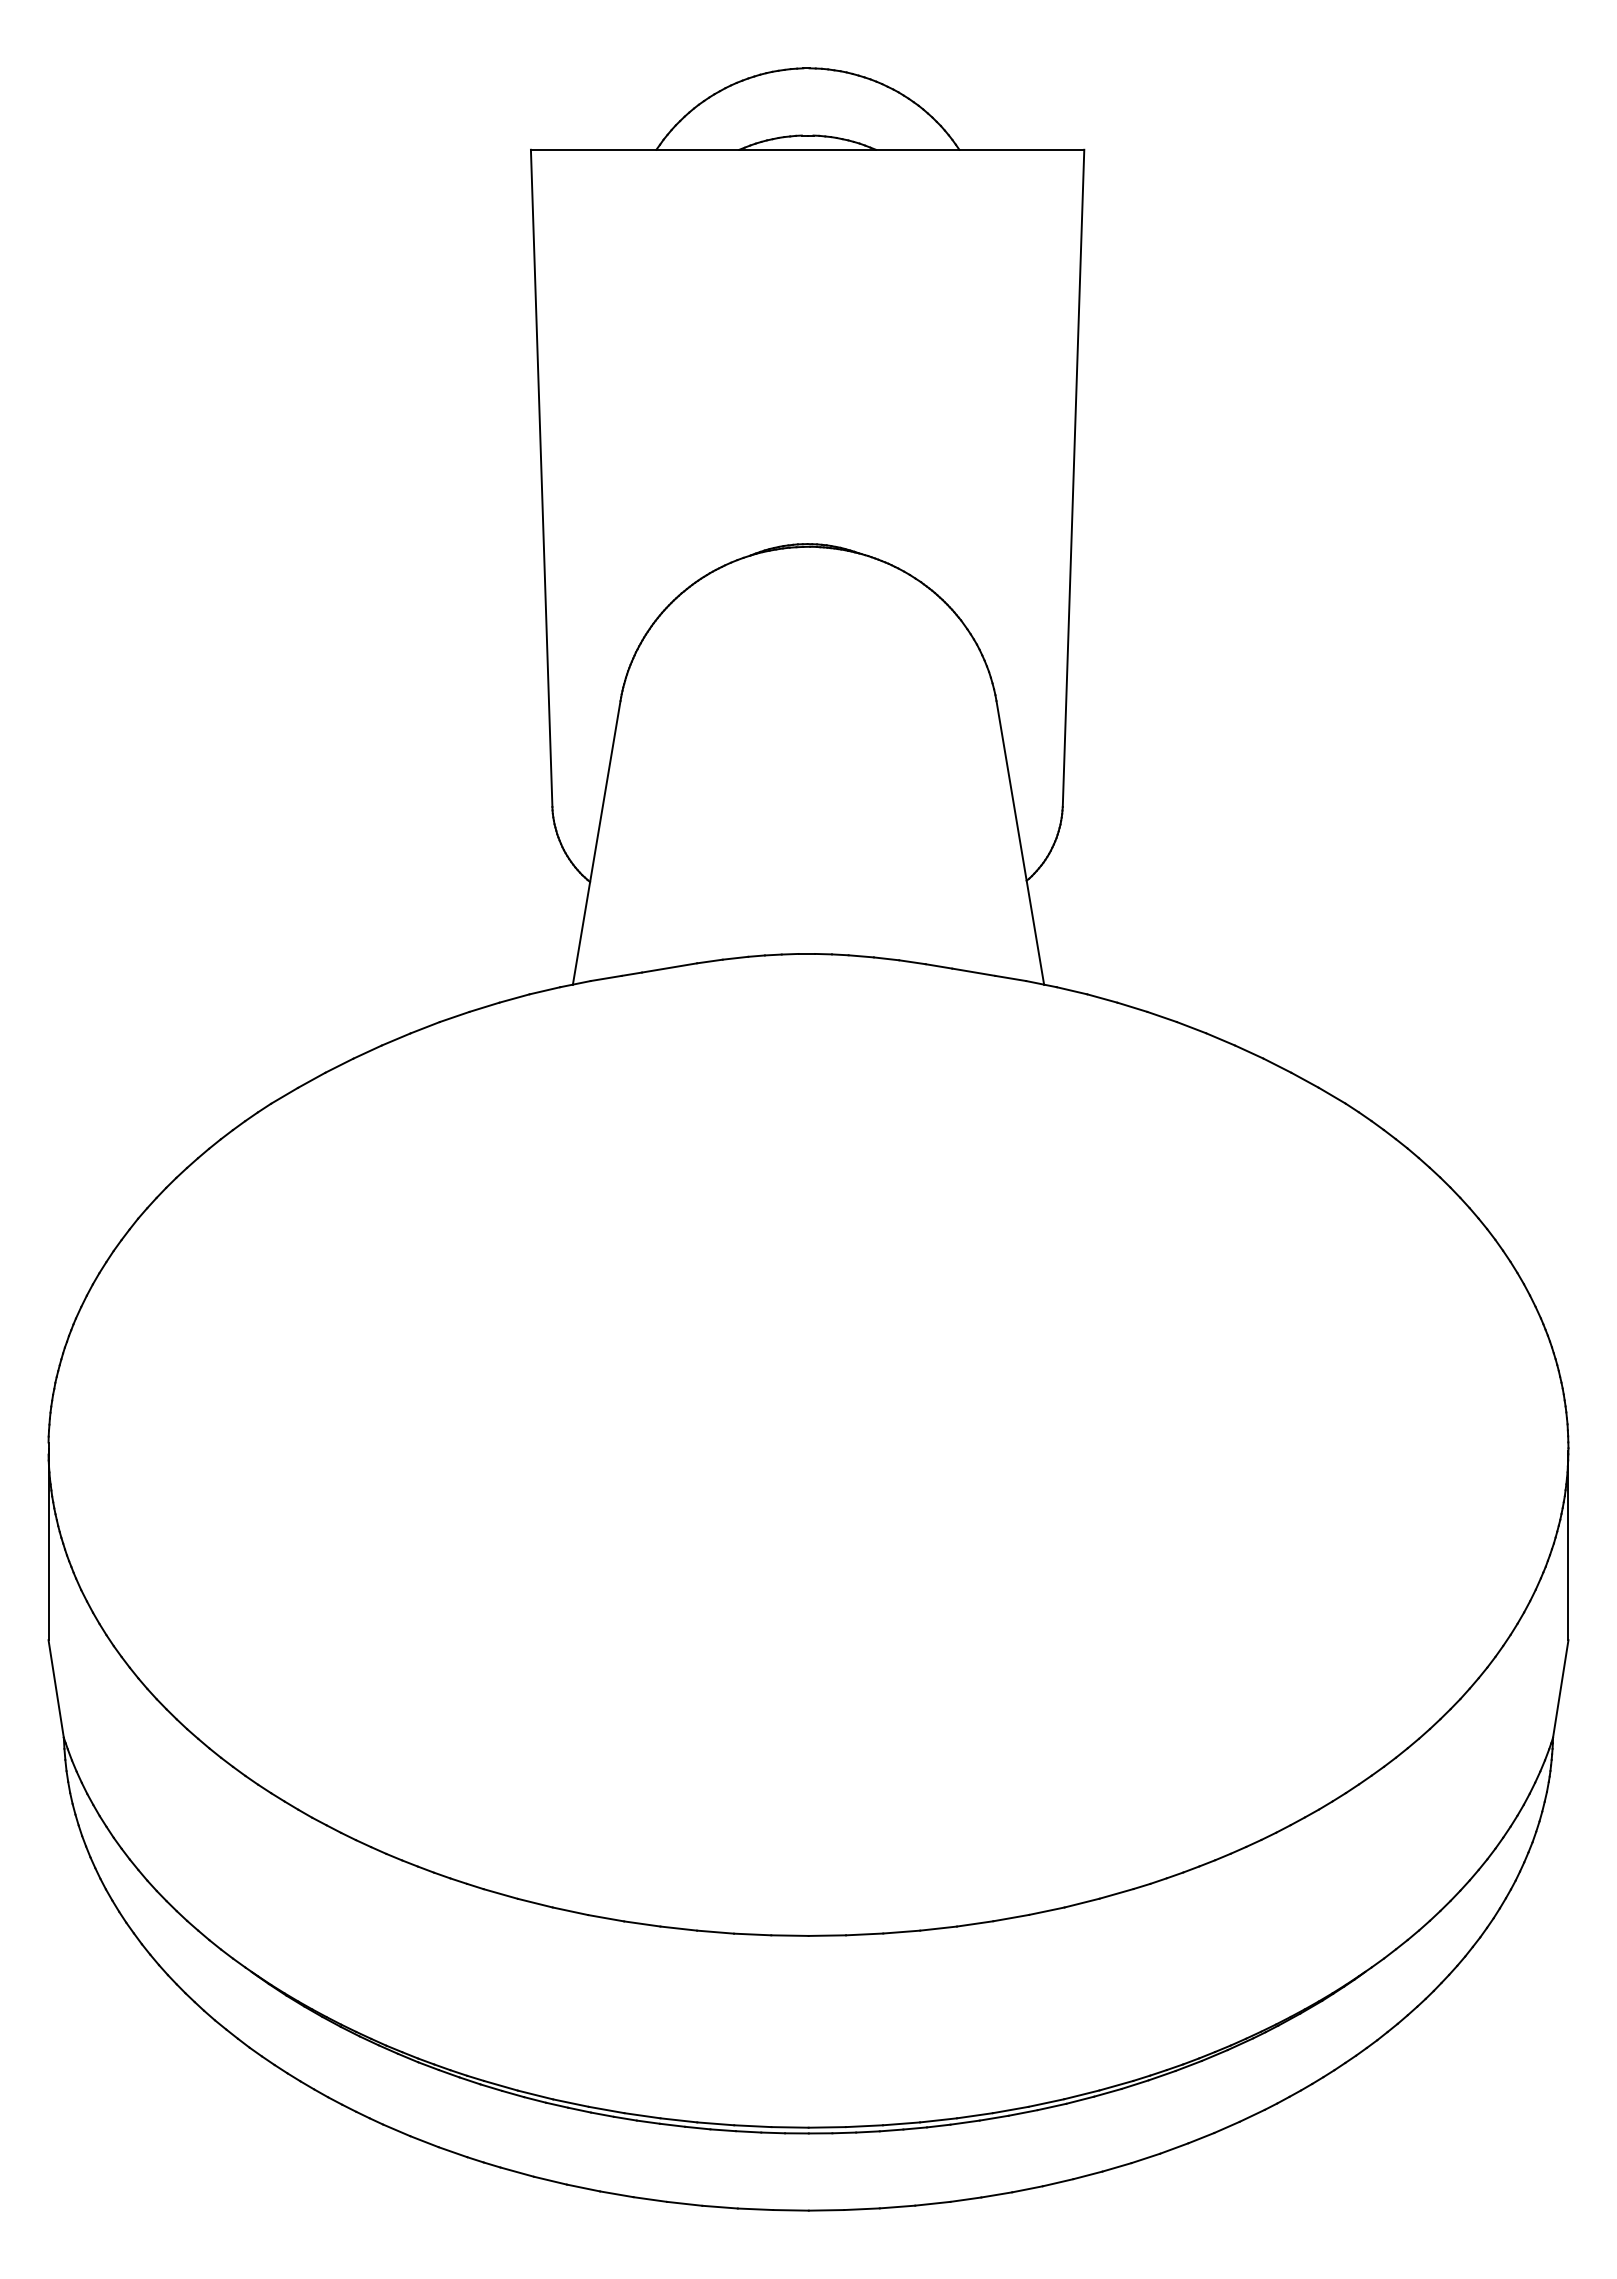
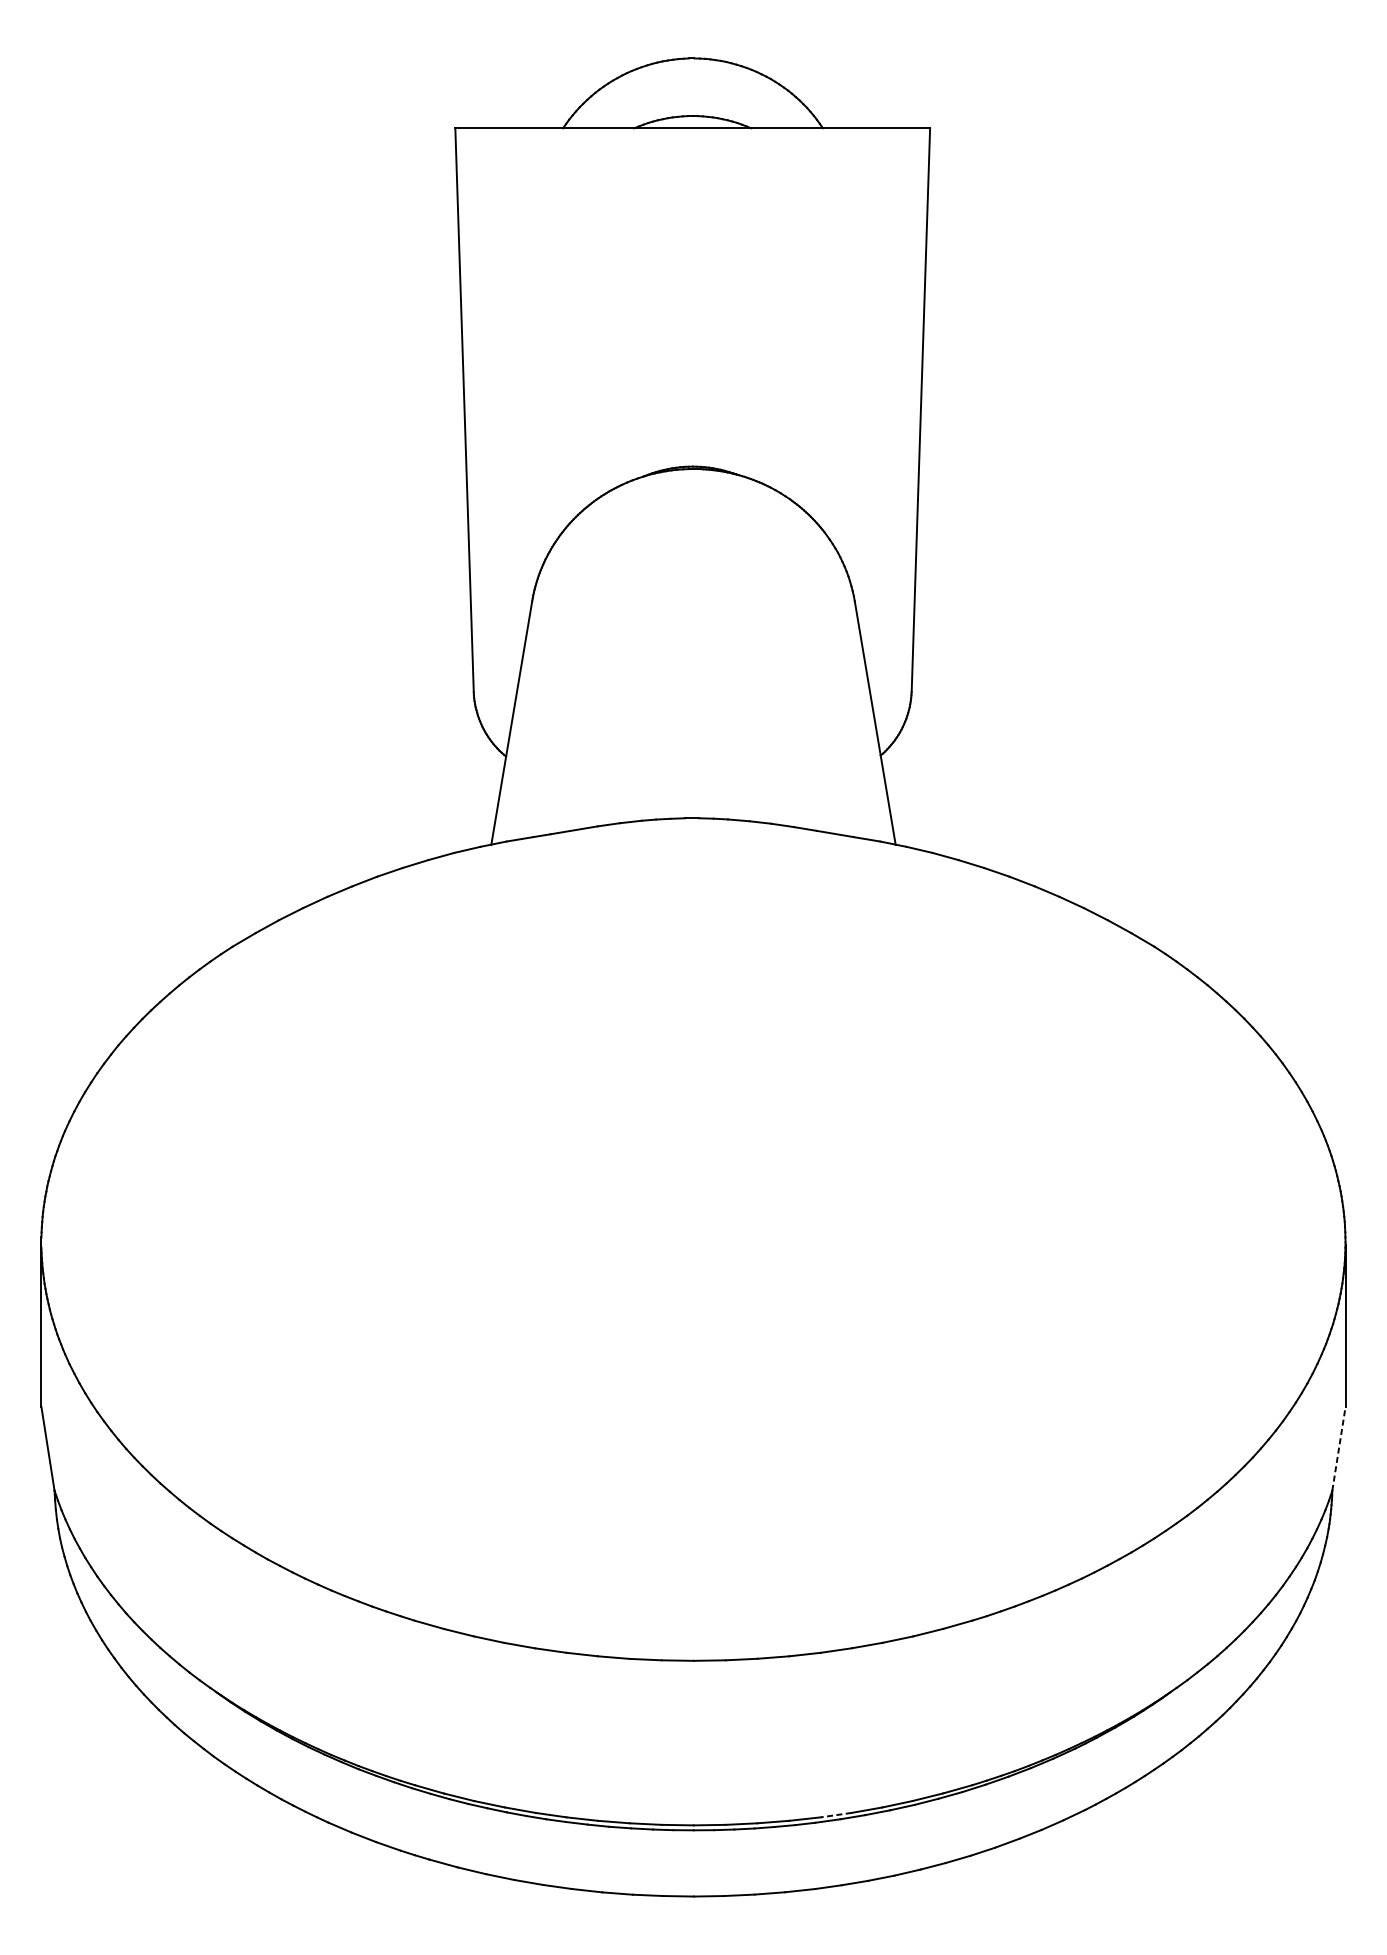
line: (1560, 1688) -> (1338, 1448), solid -> dashed
line: (974, 2115) -> (835, 1814), solid -> dashed

